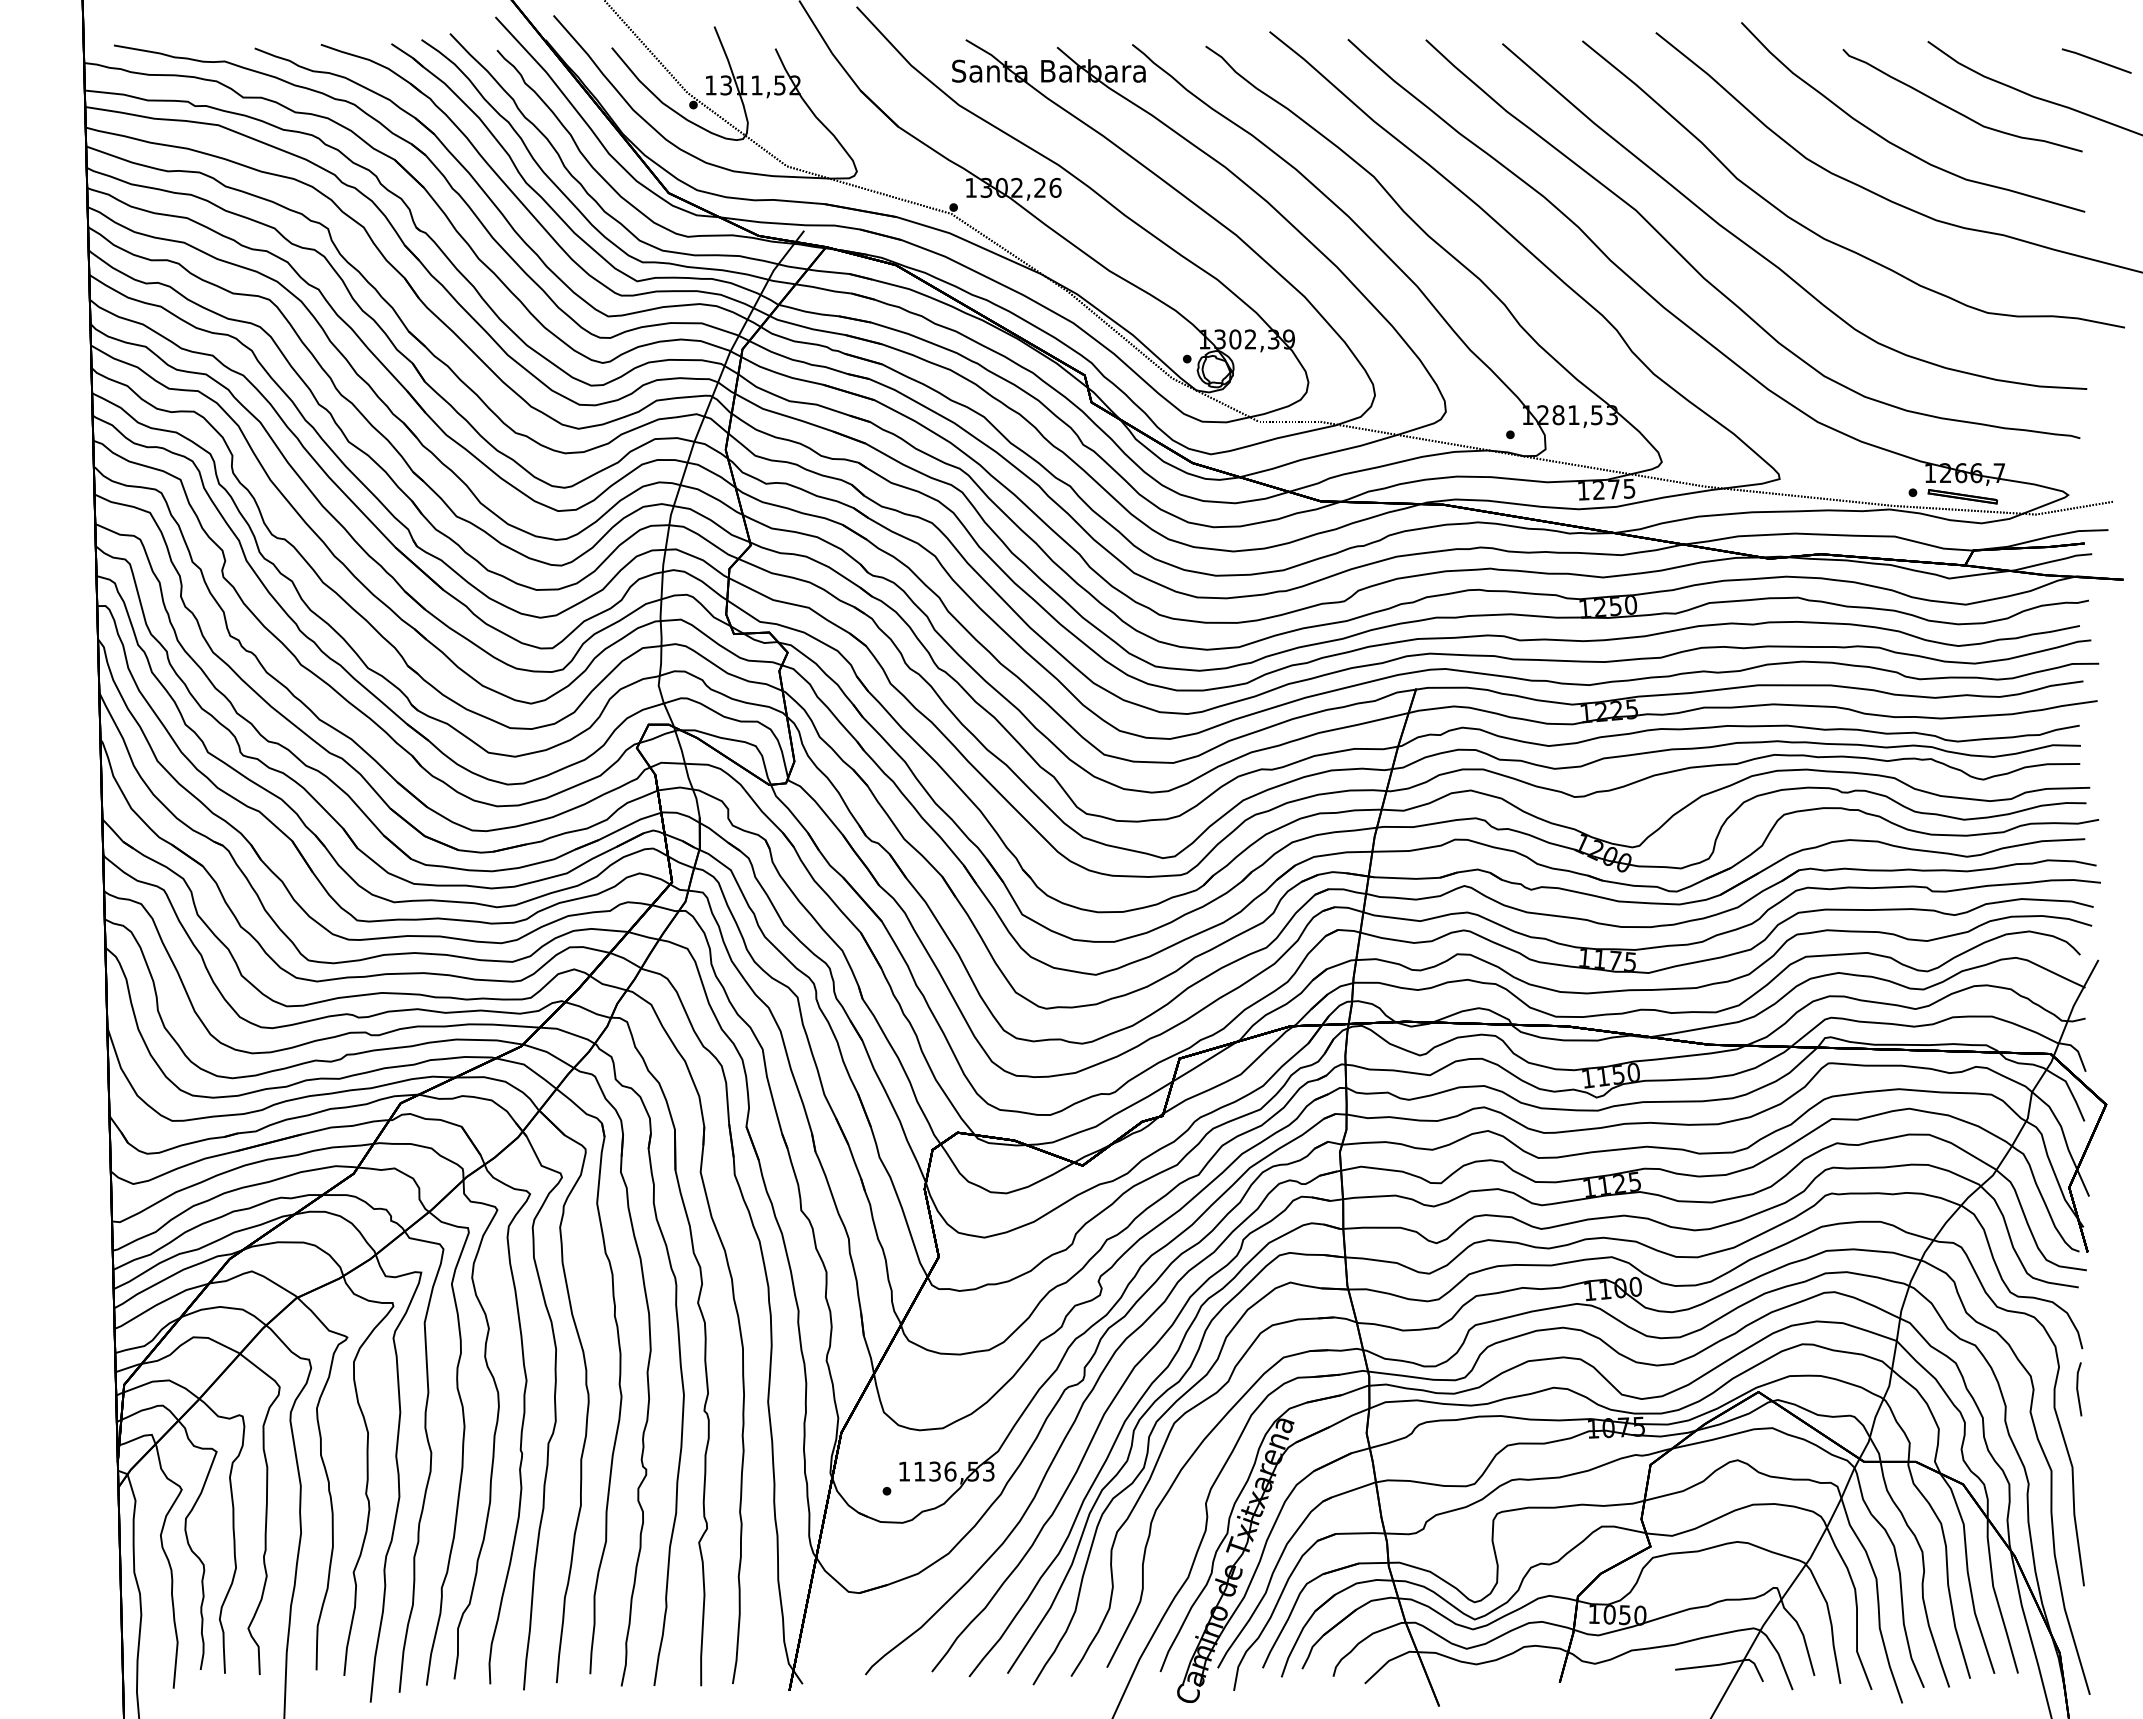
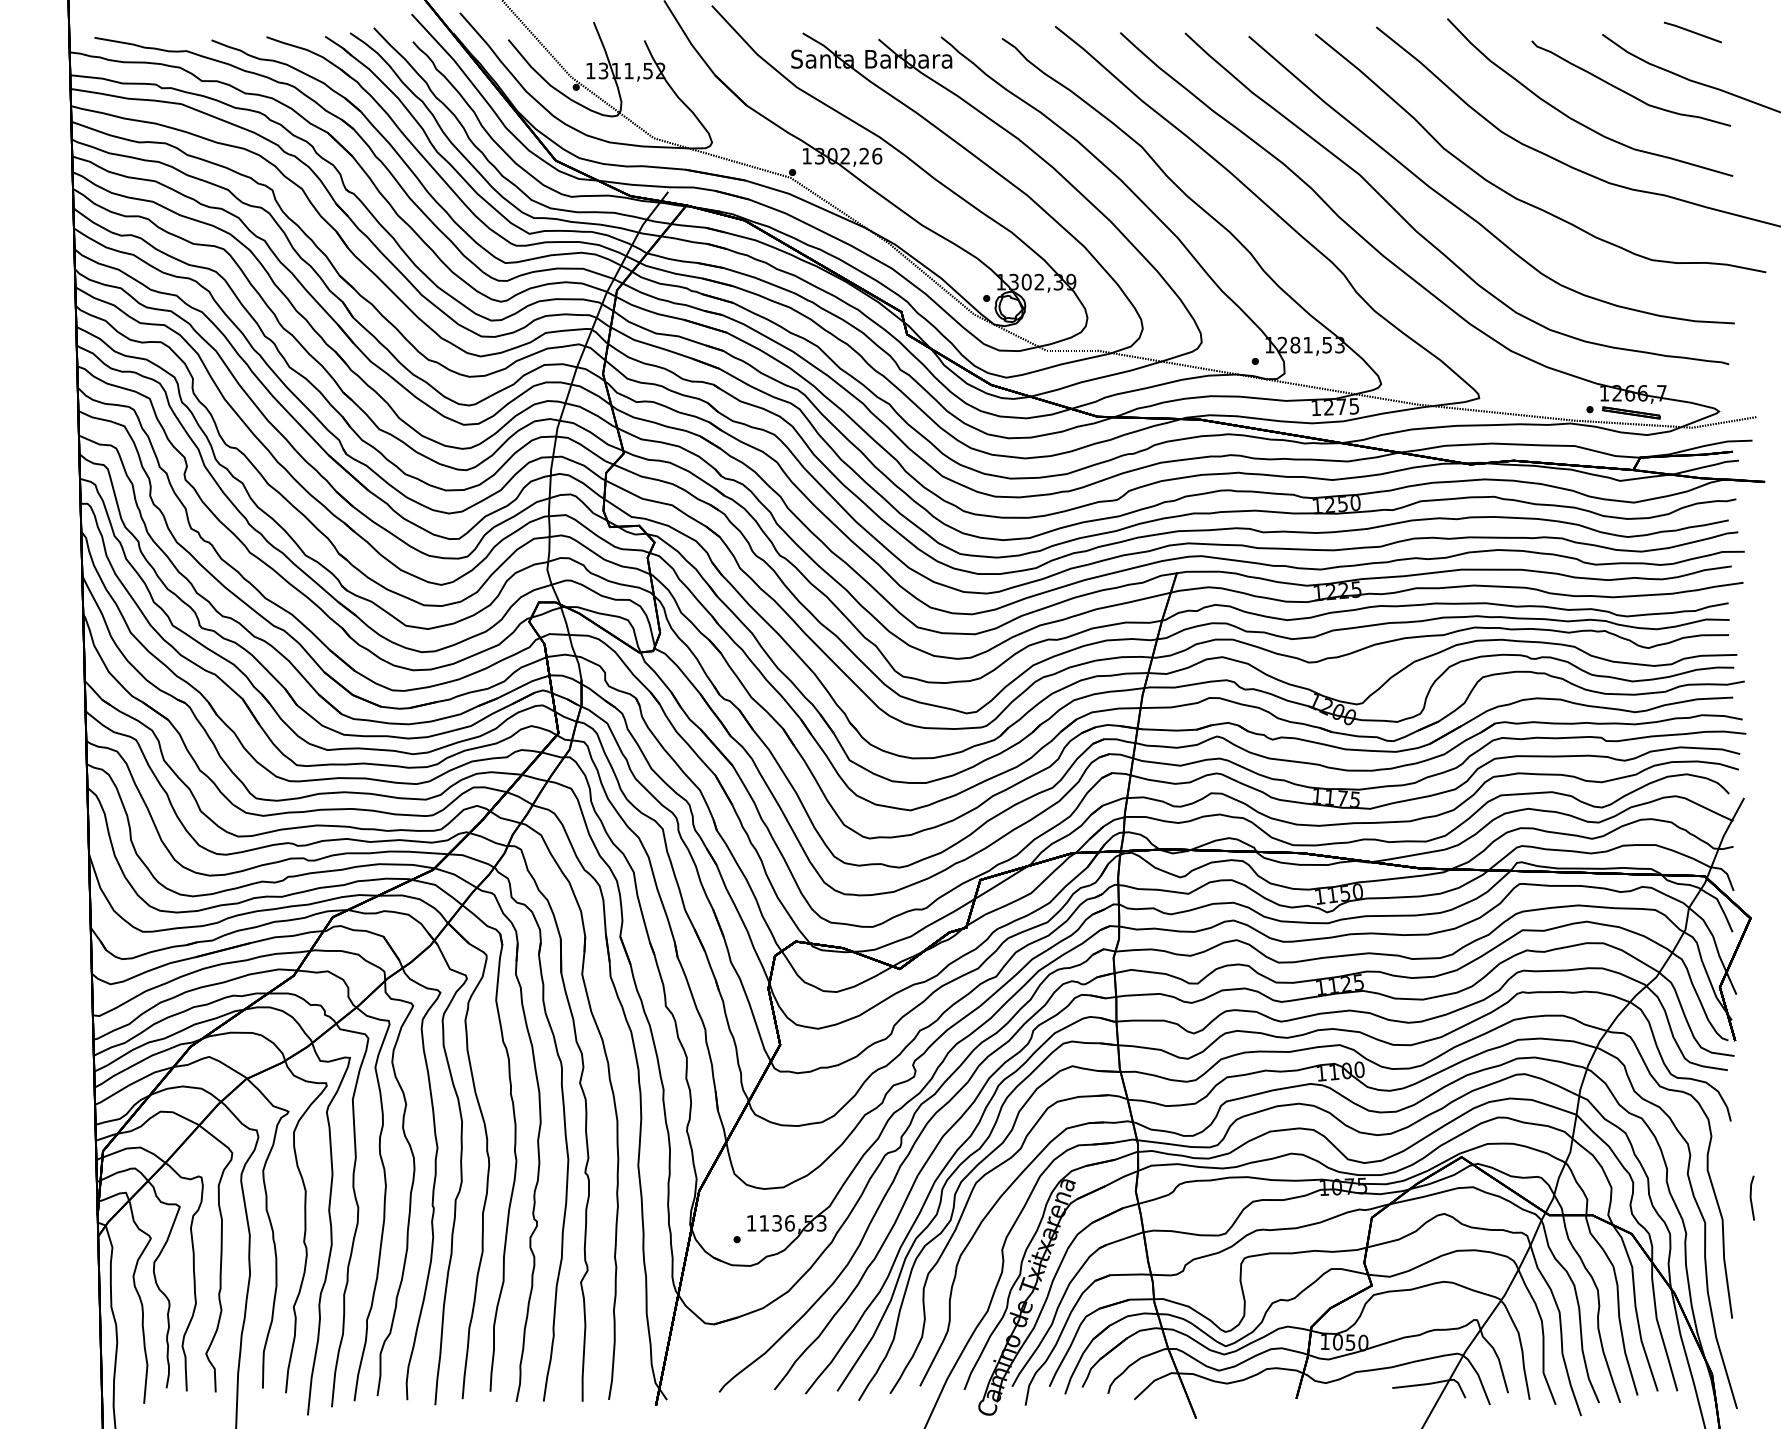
line: (2096, 60) -> (1692, 32), moved
line: (2078, 1389) -> (1751, 1198), moved

